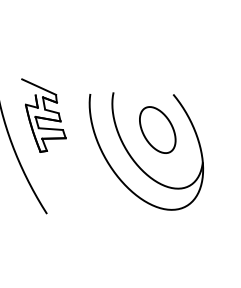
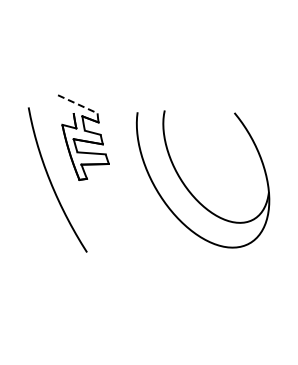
line: (38, 87) -> (77, 104), solid -> dashed
part: (157, 130) -> (216, 154), removed

